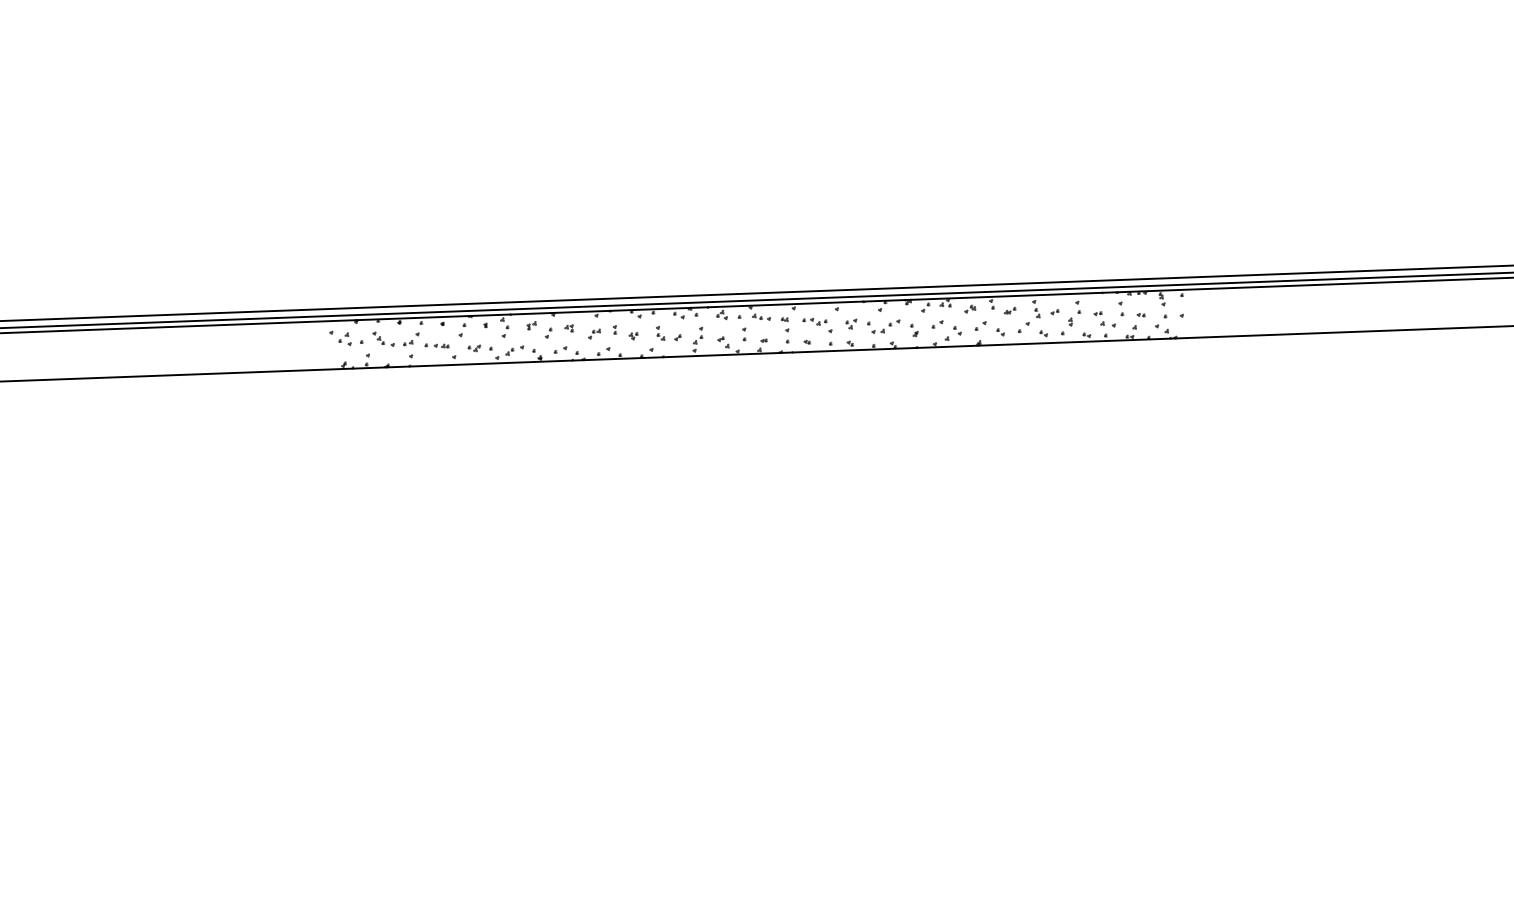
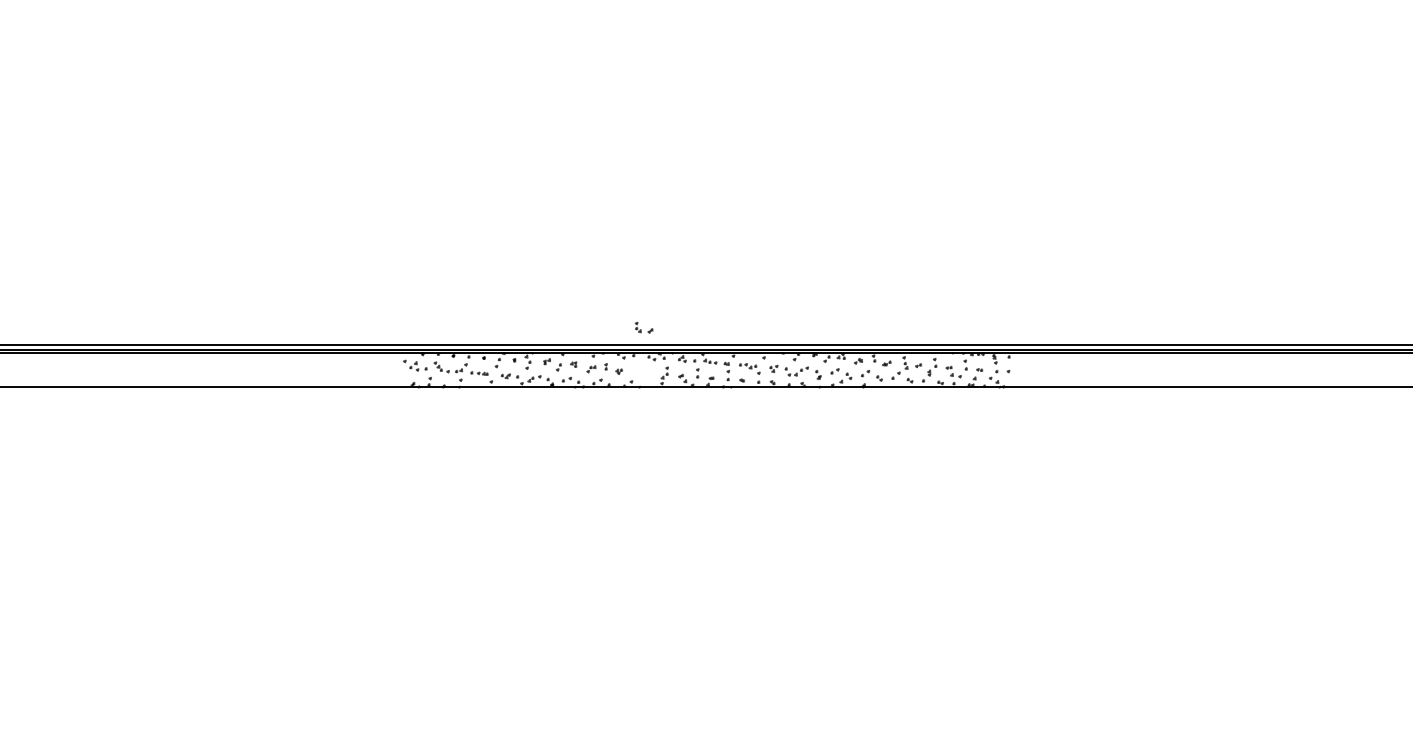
part: (667, 333) -> (643, 327), moved

